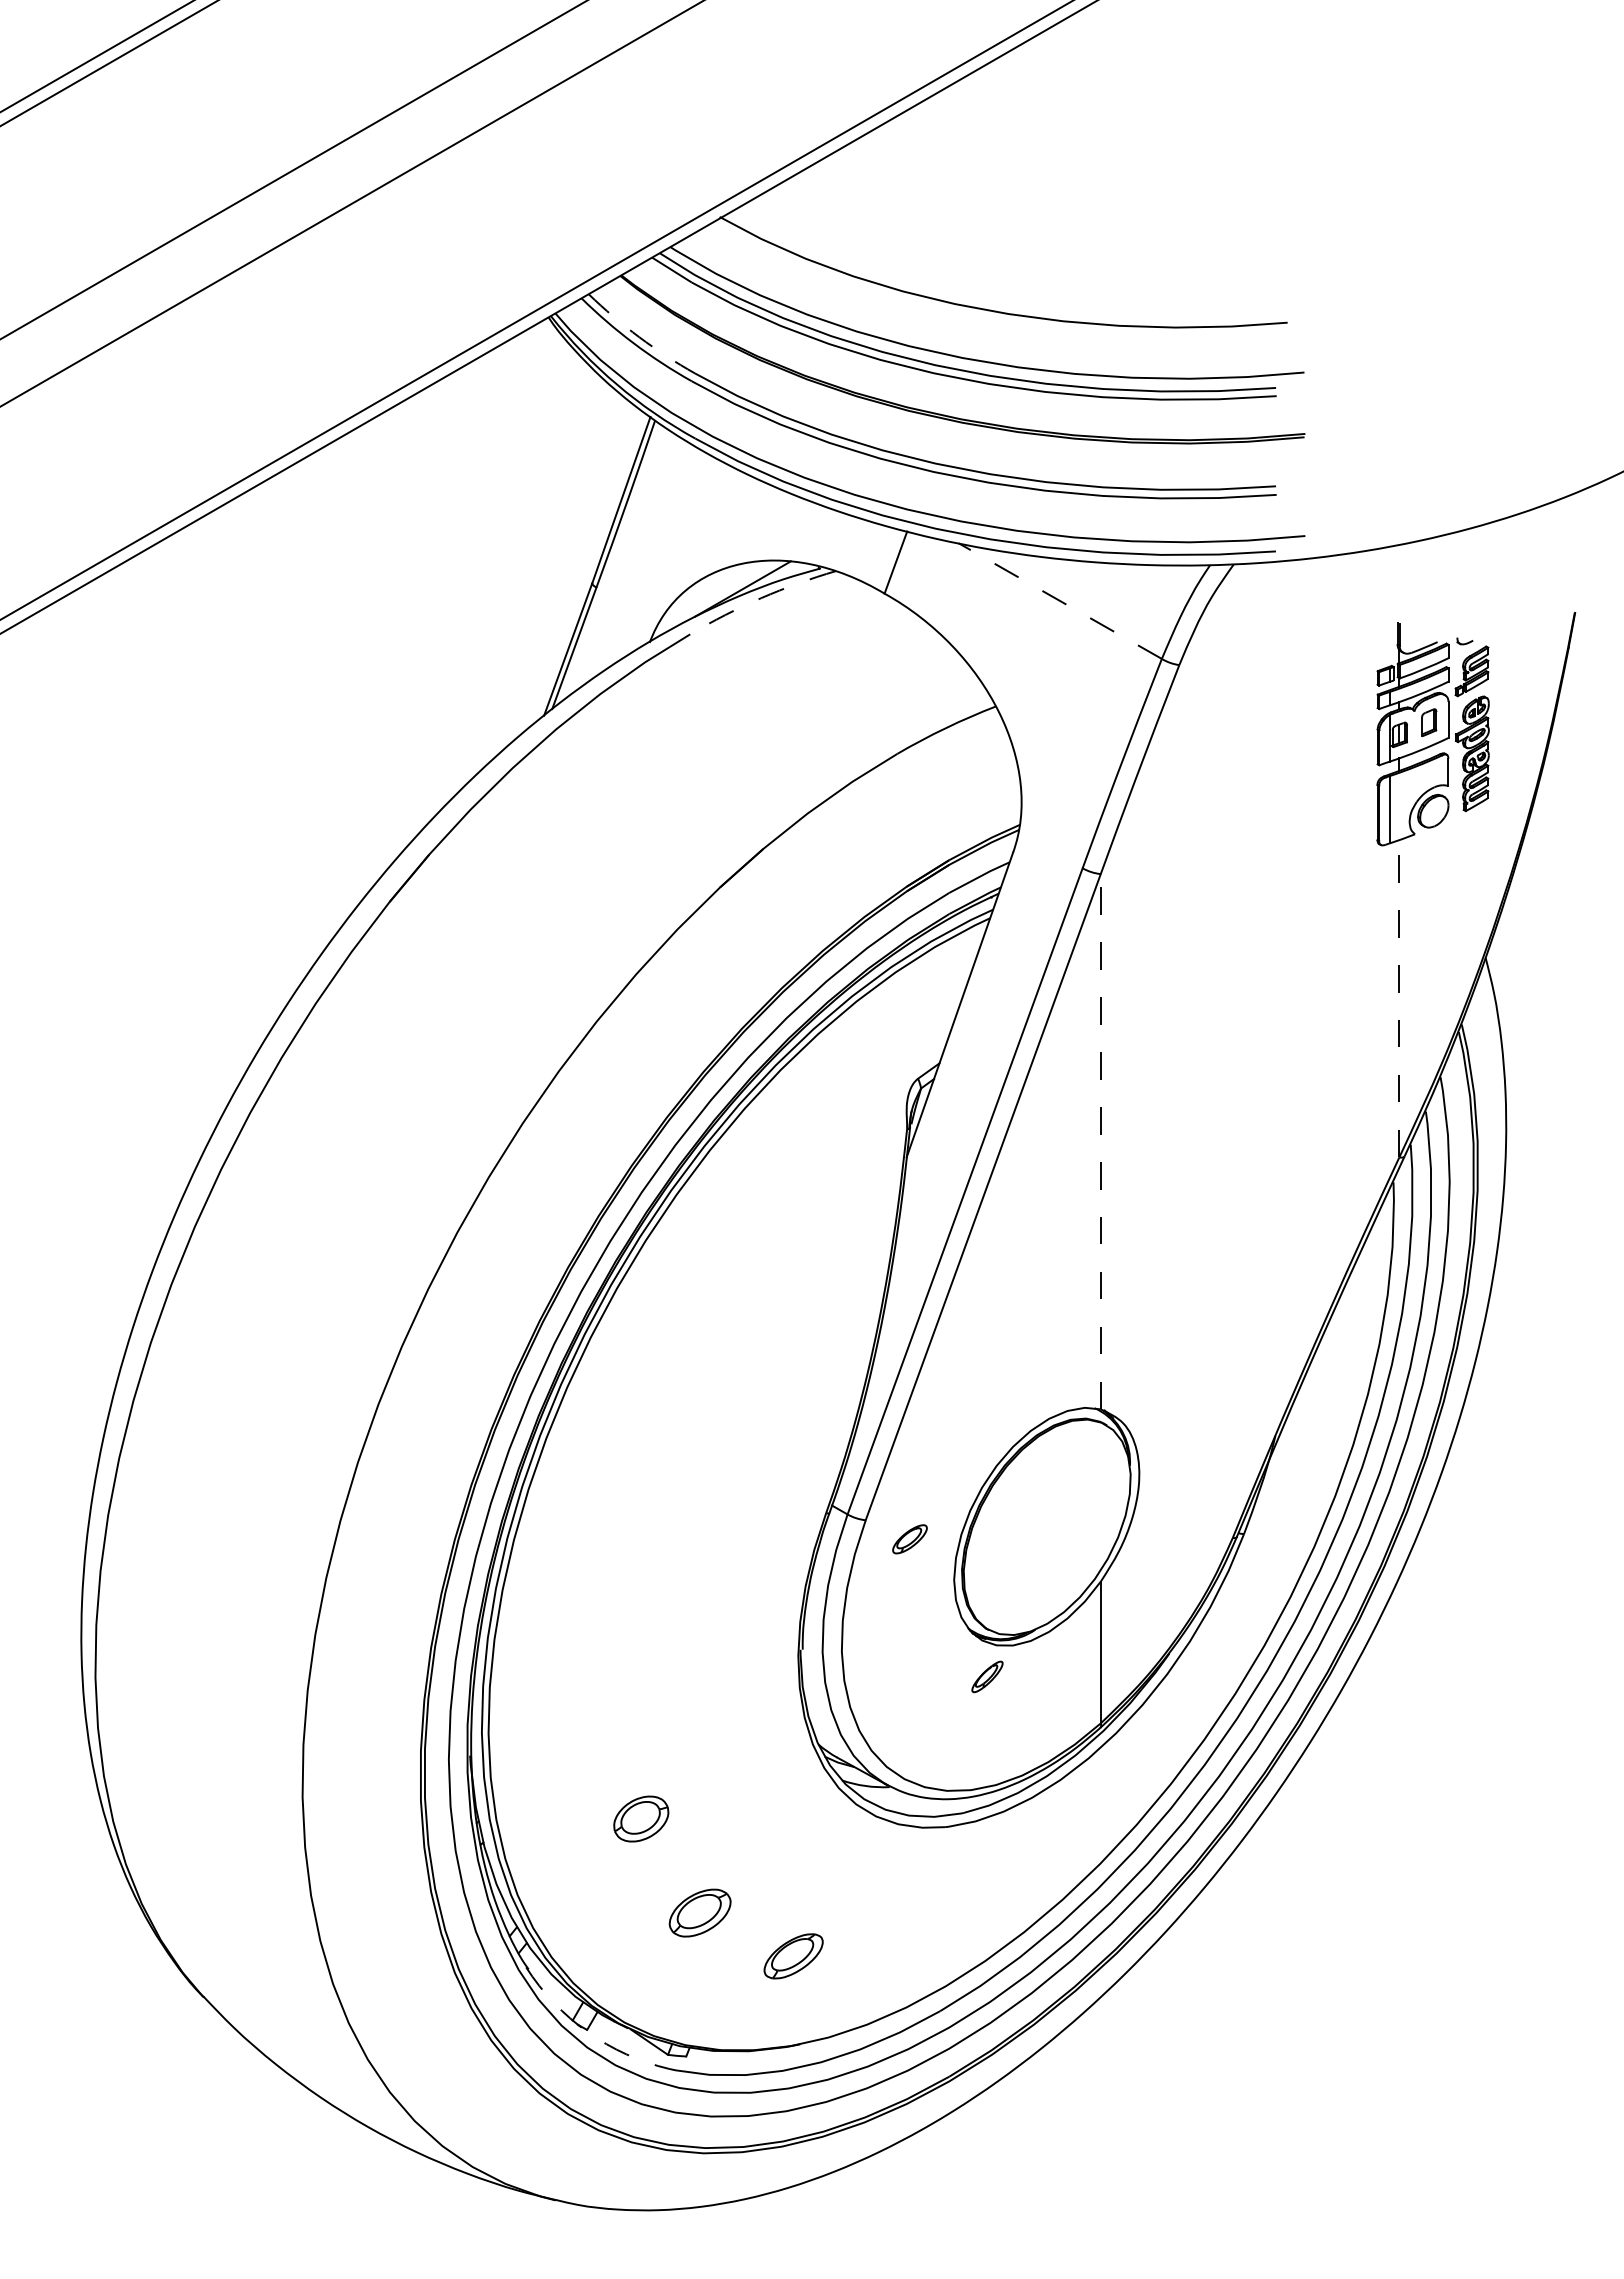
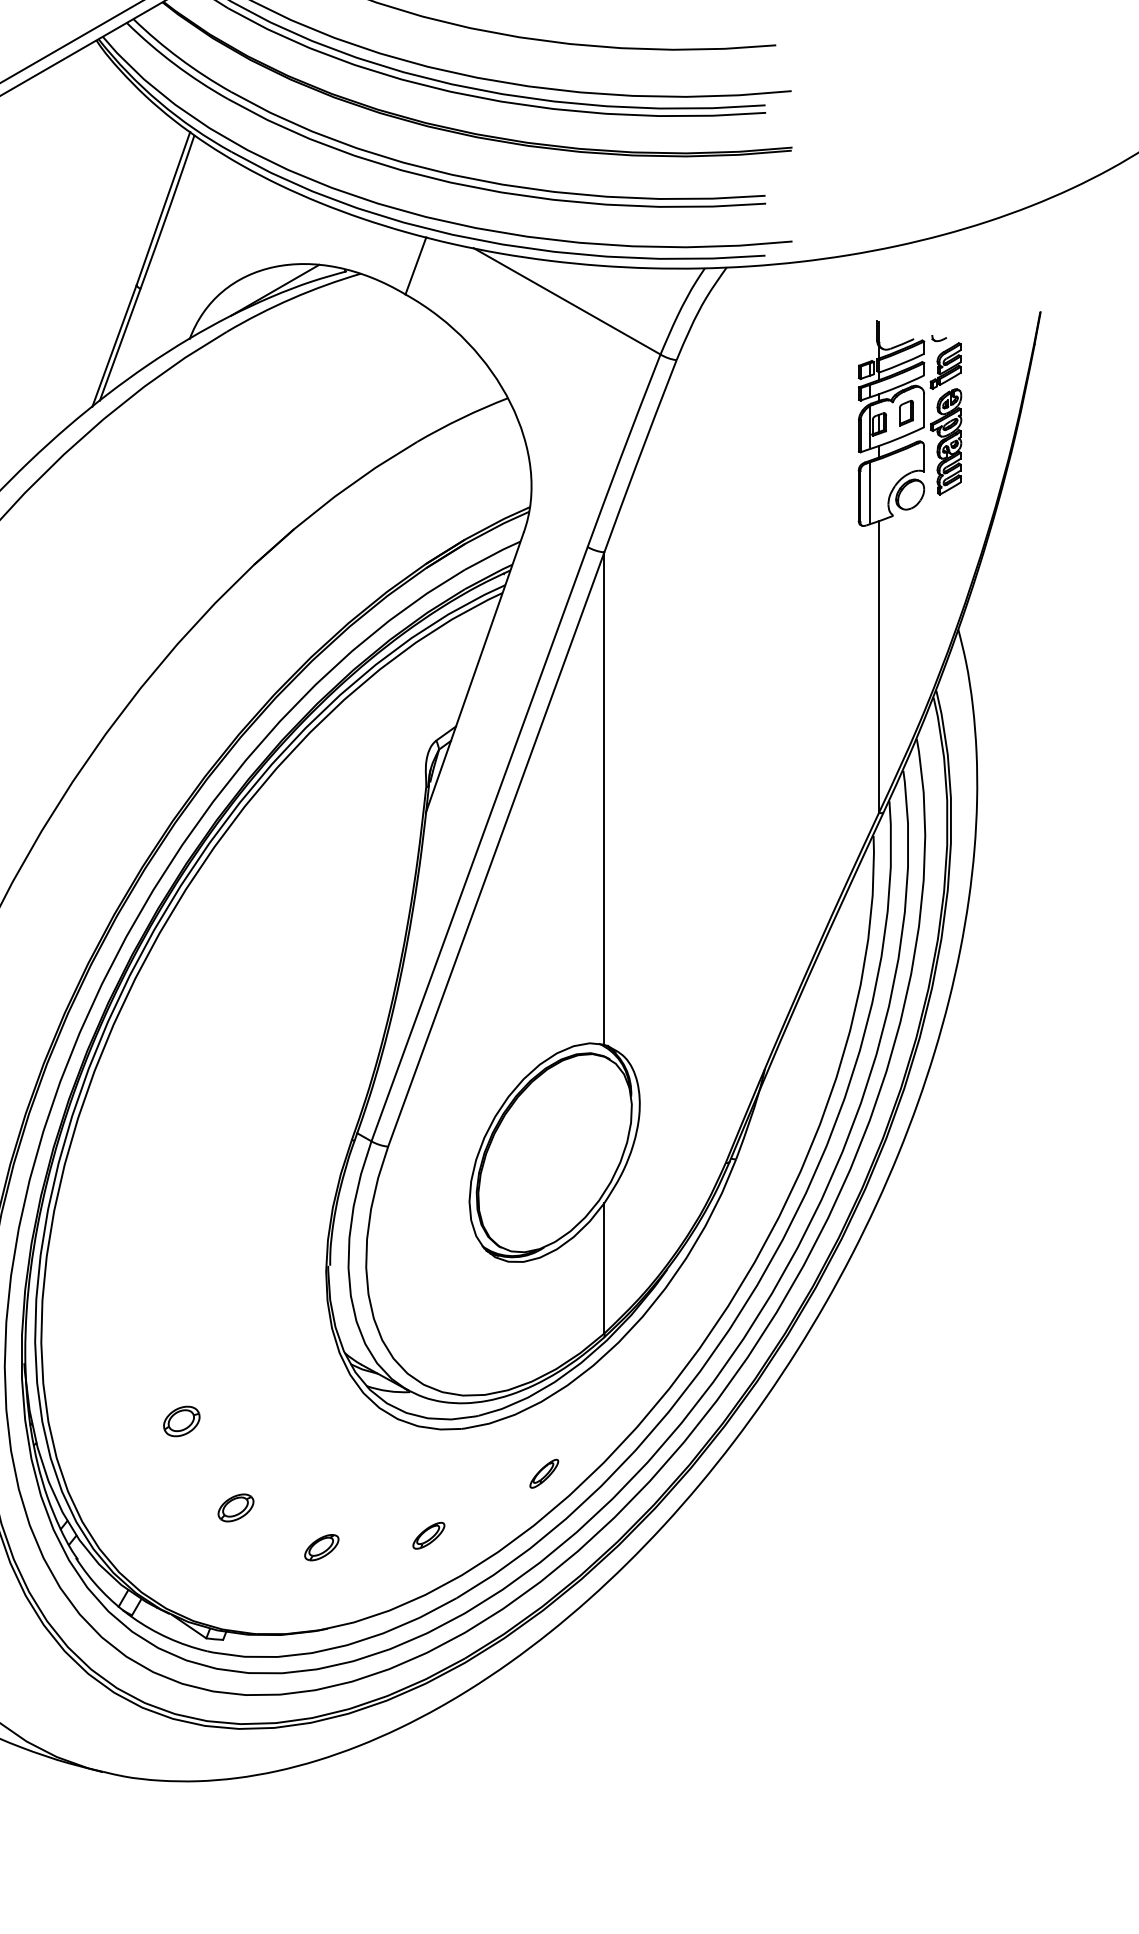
arc: (639, 337) -> (180, 58), dashed -> solid
arc: (761, 598) -> (292, 298), dashed -> solid
line: (1060, 601) -> (567, 301), dashed -> solid
line: (1399, 998) -> (879, 666), dashed -> solid
line: (1100, 1141) -> (604, 798), dashed -> solid
part: (909, 1539) -> (428, 1535), moved
part: (987, 1676) -> (544, 1473), moved
part: (641, 1818) -> (181, 1420), size x0.71
part: (700, 1912) -> (236, 1507), size x0.62
part: (793, 1955) -> (321, 1546), size x0.62
arc: (587, 2032) -> (132, 1617), dashed -> solid

